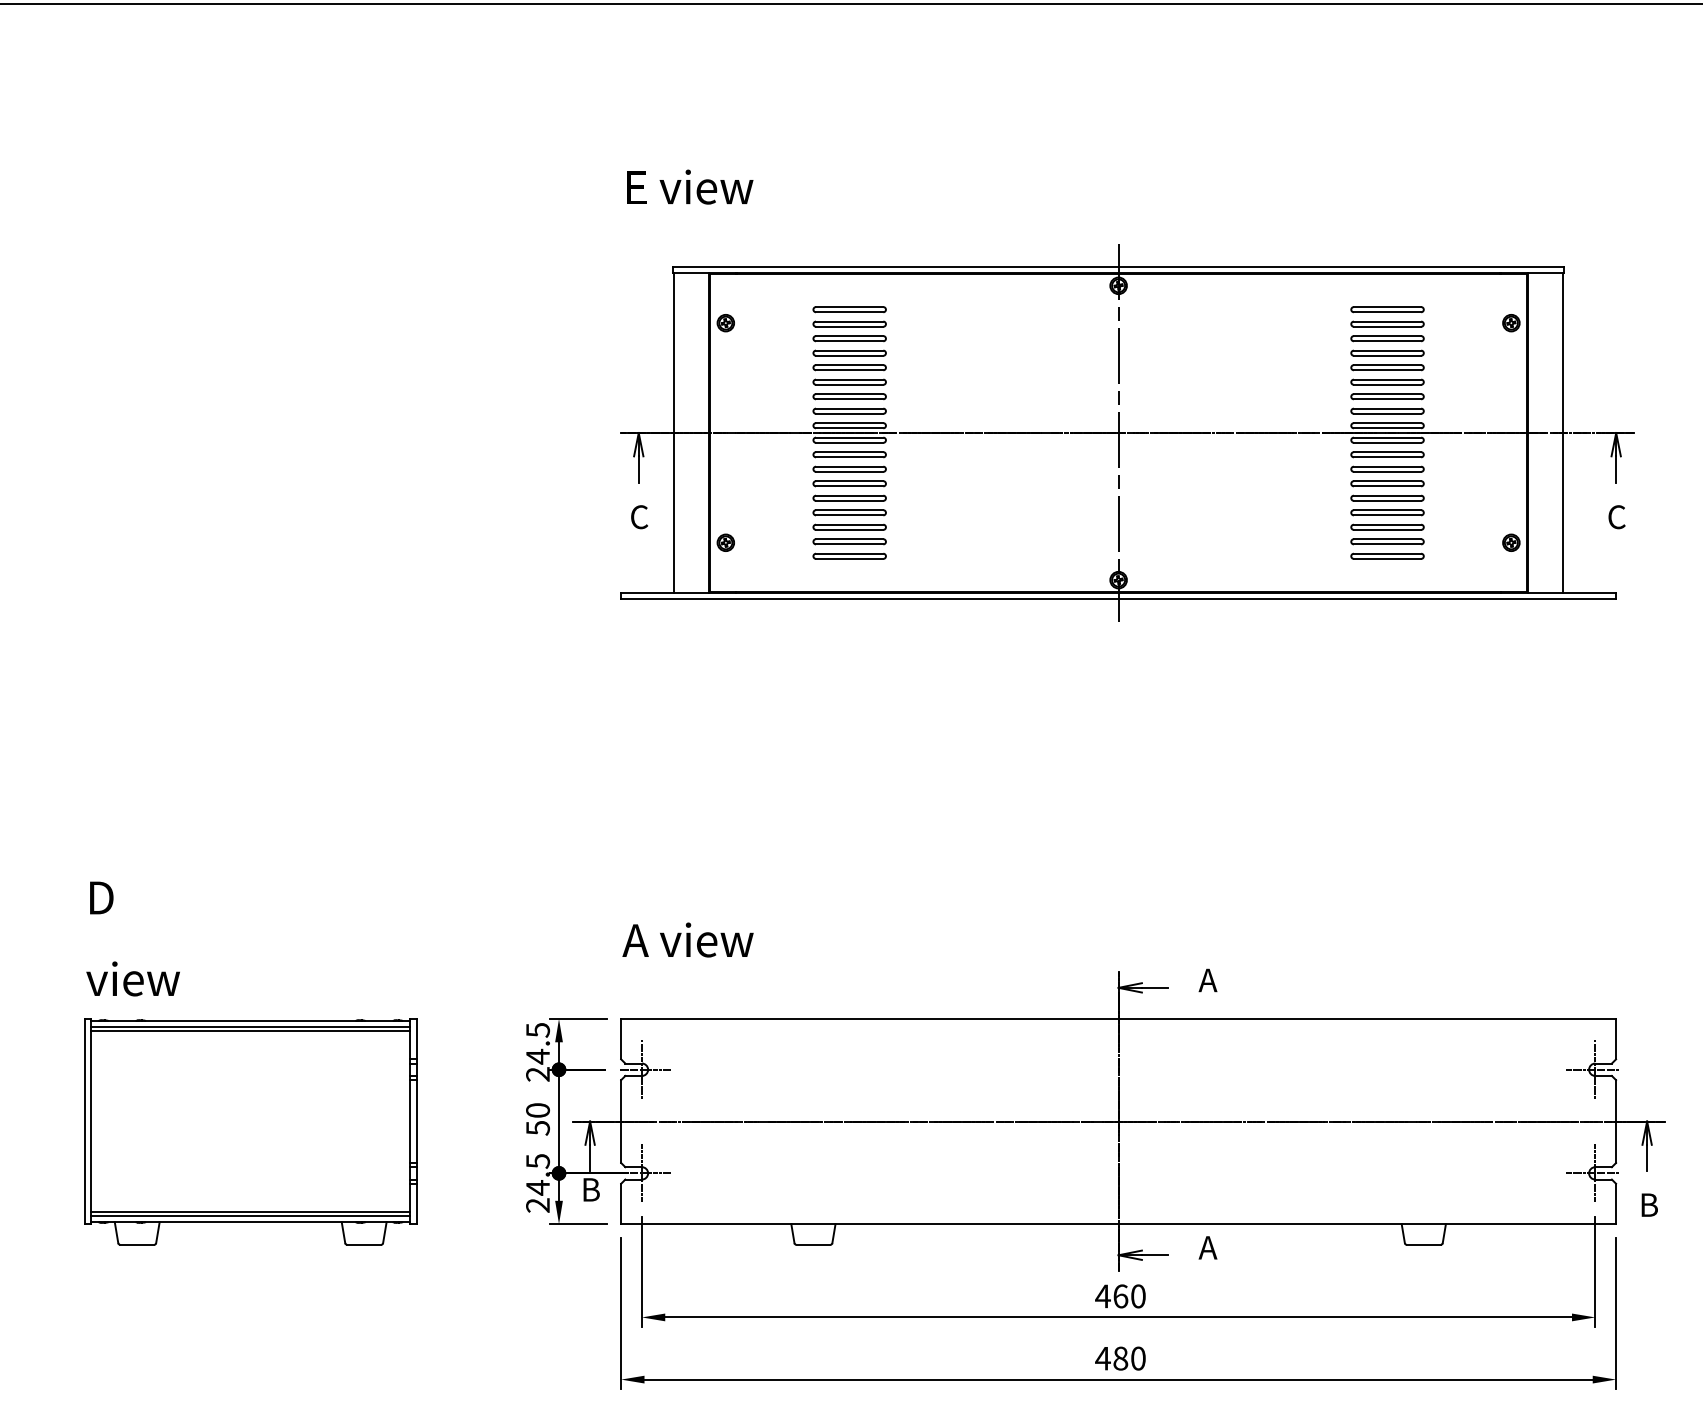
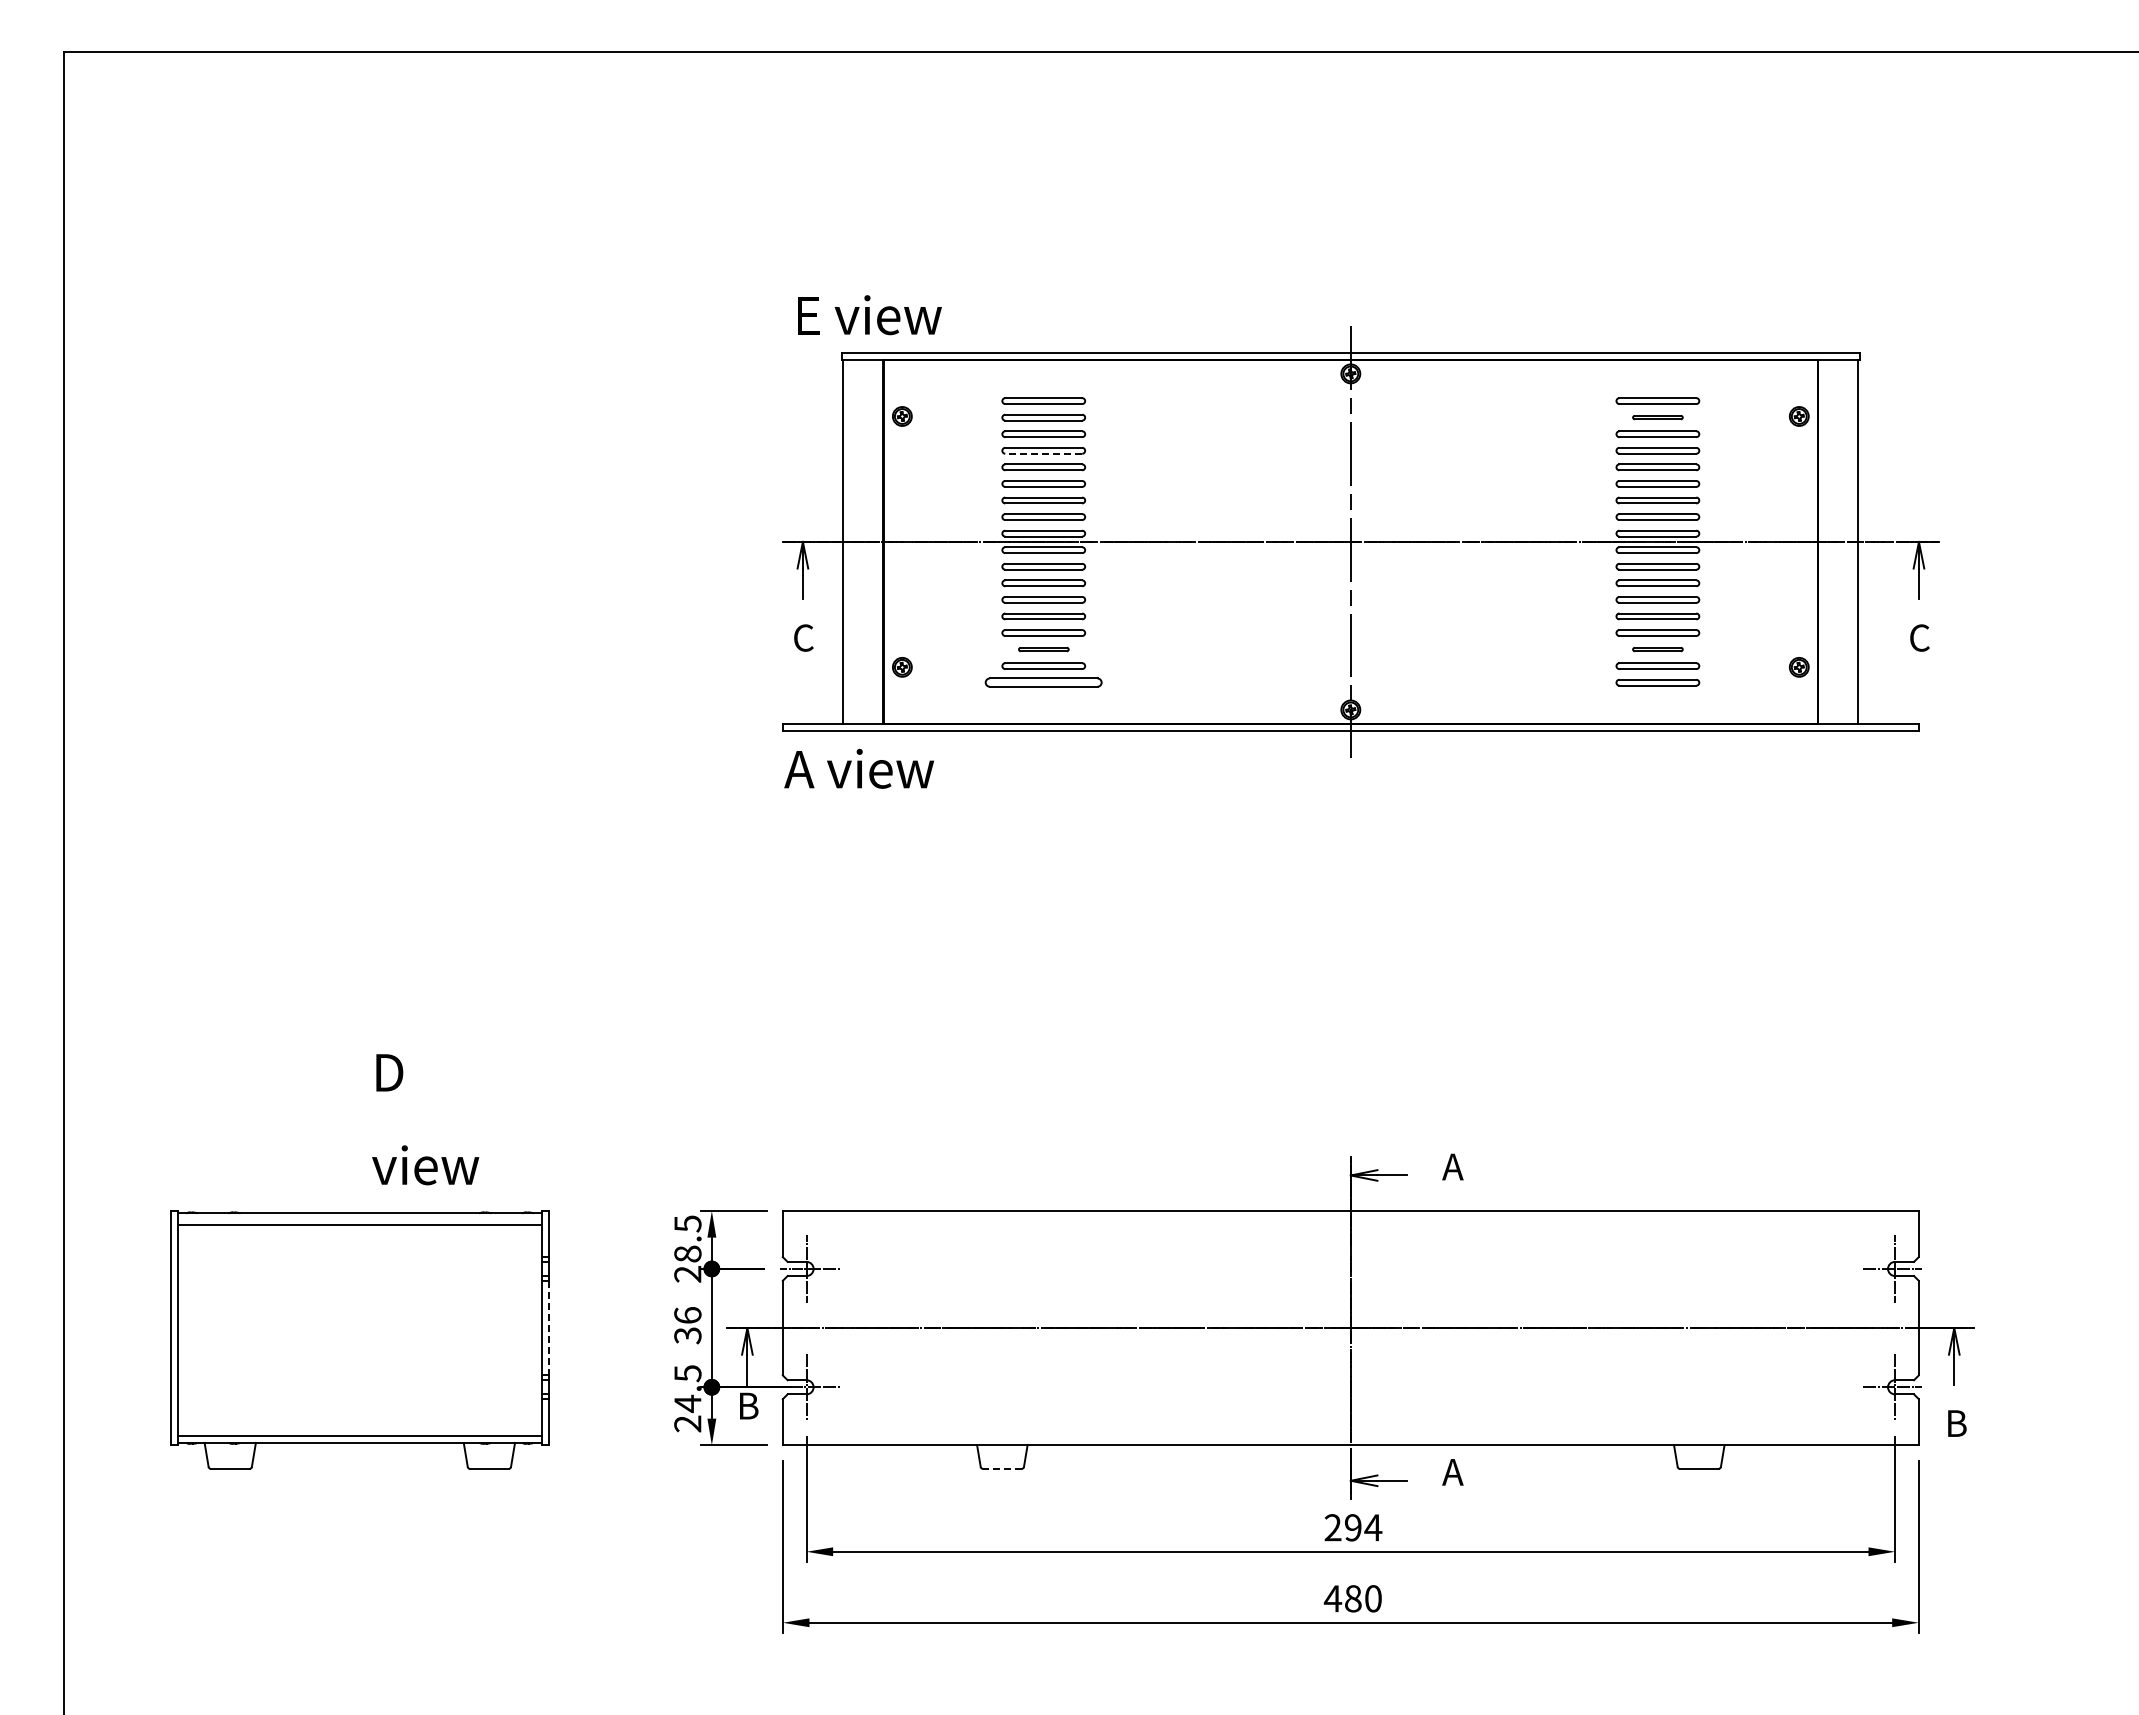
text: (690, 187) -> (869, 315), moved
part: (1387, 324) -> (1657, 417), size x0.6
line: (849, 355) -> (1043, 453), solid -> dashed
part: (849, 527) -> (1043, 649), size x0.6
part: (1387, 527) -> (1657, 649), size x0.6
part: (849, 556) -> (1043, 682), size x1.4
text: (133, 938) -> (425, 1119), moved
text: (687, 939) -> (858, 768), moved
line: (250, 1027) -> (359, 1220), removed
text: (537, 1057) -> (687, 1254), 24.5 -> 28.5
text: (537, 1119) -> (687, 1325), 50 -> 36
line: (416, 1121) -> (549, 1328), solid -> dashed
line: (250, 1212) -> (359, 1431), removed
line: (812, 1244) -> (1001, 1468), solid -> dashed
text: (1120, 1296) -> (1352, 1527), 460 -> 294

